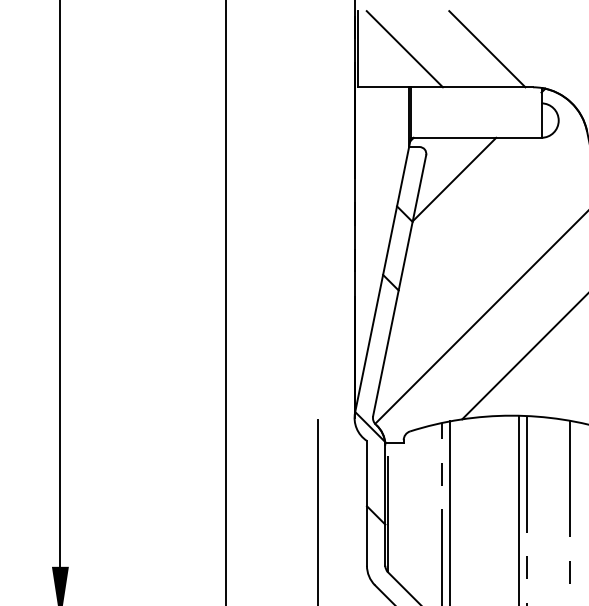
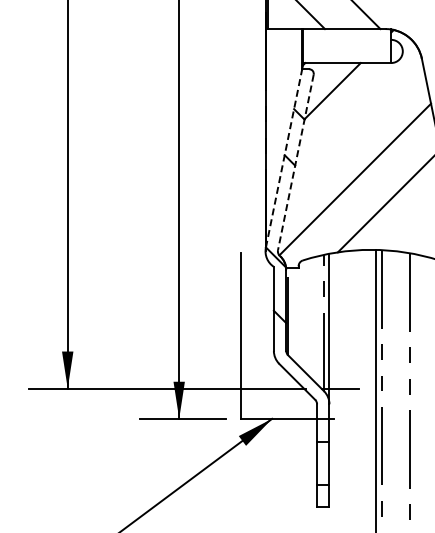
line: (382, 278) -> (284, 157), solid -> dashed
line: (399, 285) -> (295, 162), solid -> dashed

